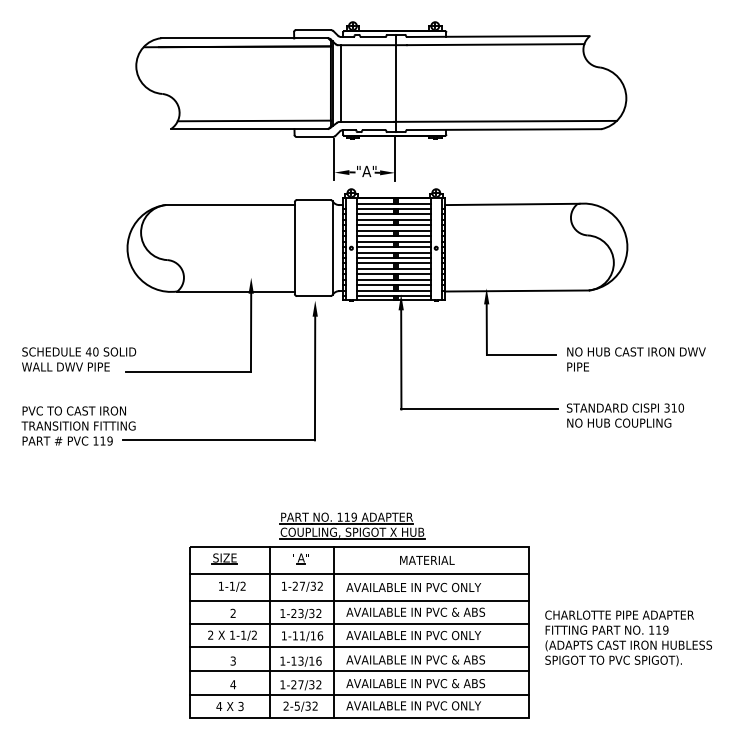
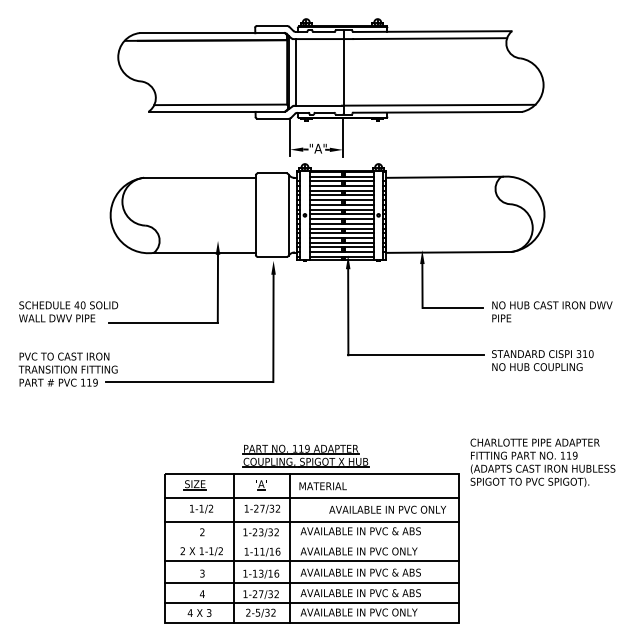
text: (427, 560) -> (323, 486), moved
text: (413, 587) -> (387, 509), moved
line: (359, 623) -> (311, 541), removed
text: (628, 638) -> (542, 462), moved

